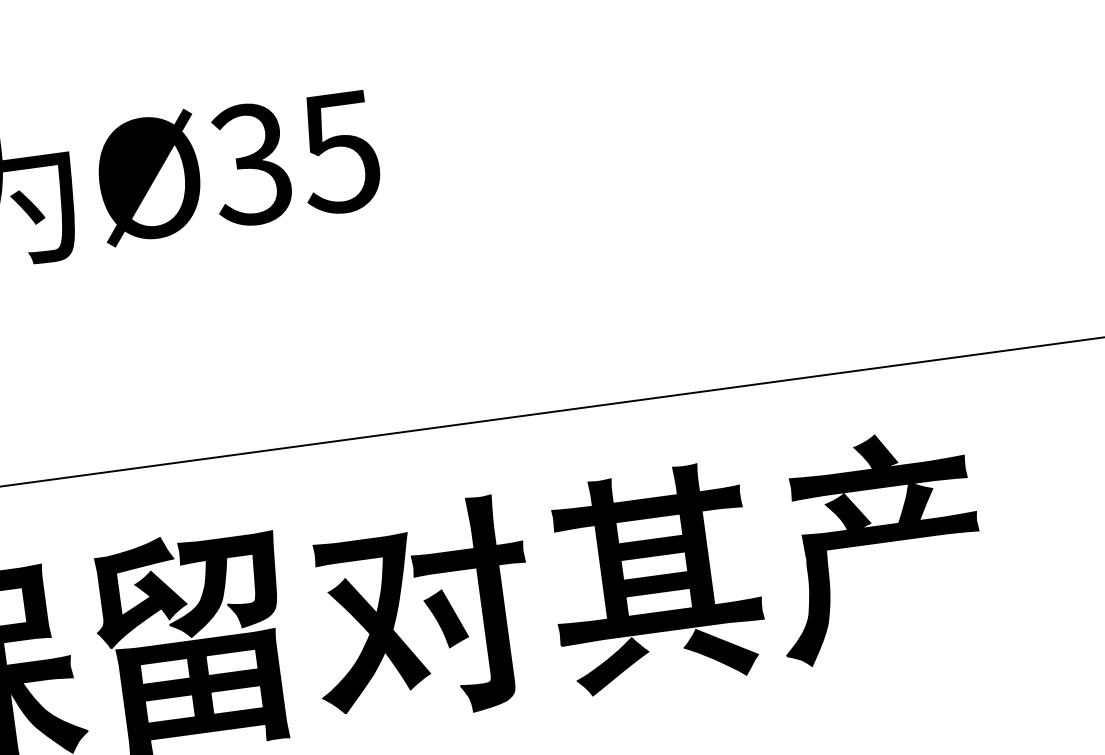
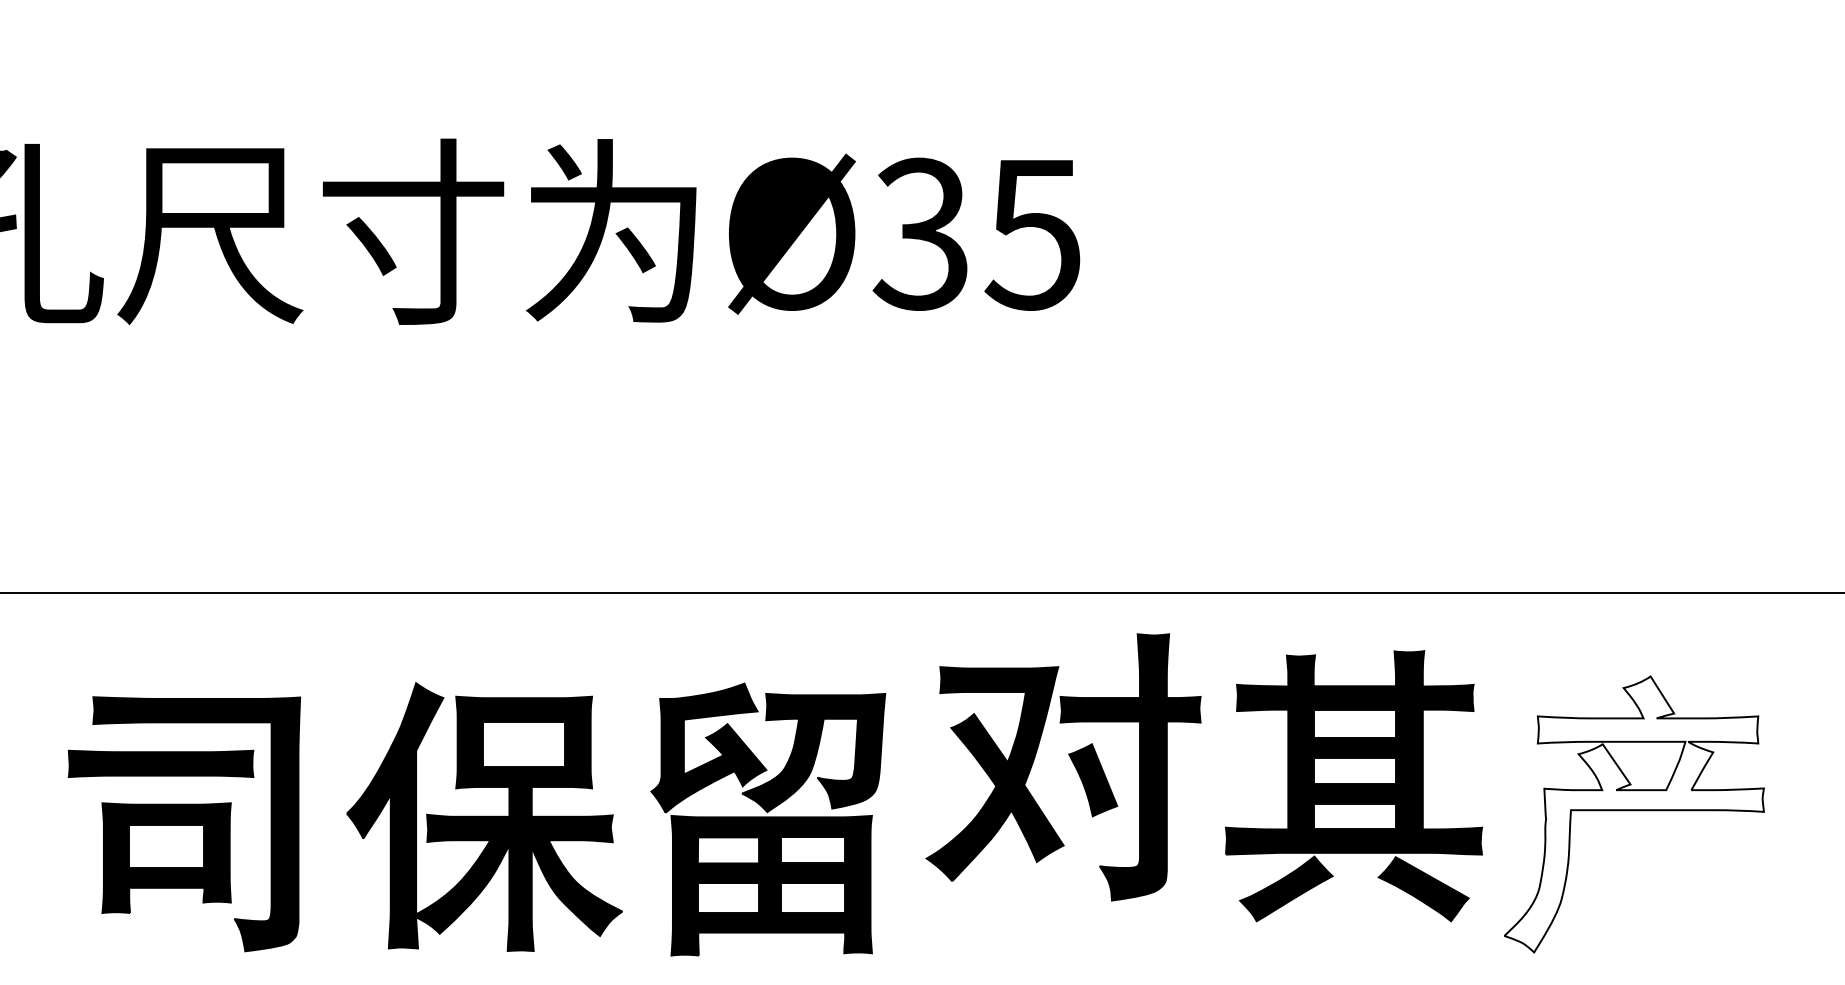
fill: (875, 546) -> (1633, 814), removed
part: (655, 578) -> (1353, 786), moved
part: (428, 607) -> (1072, 763), moved

